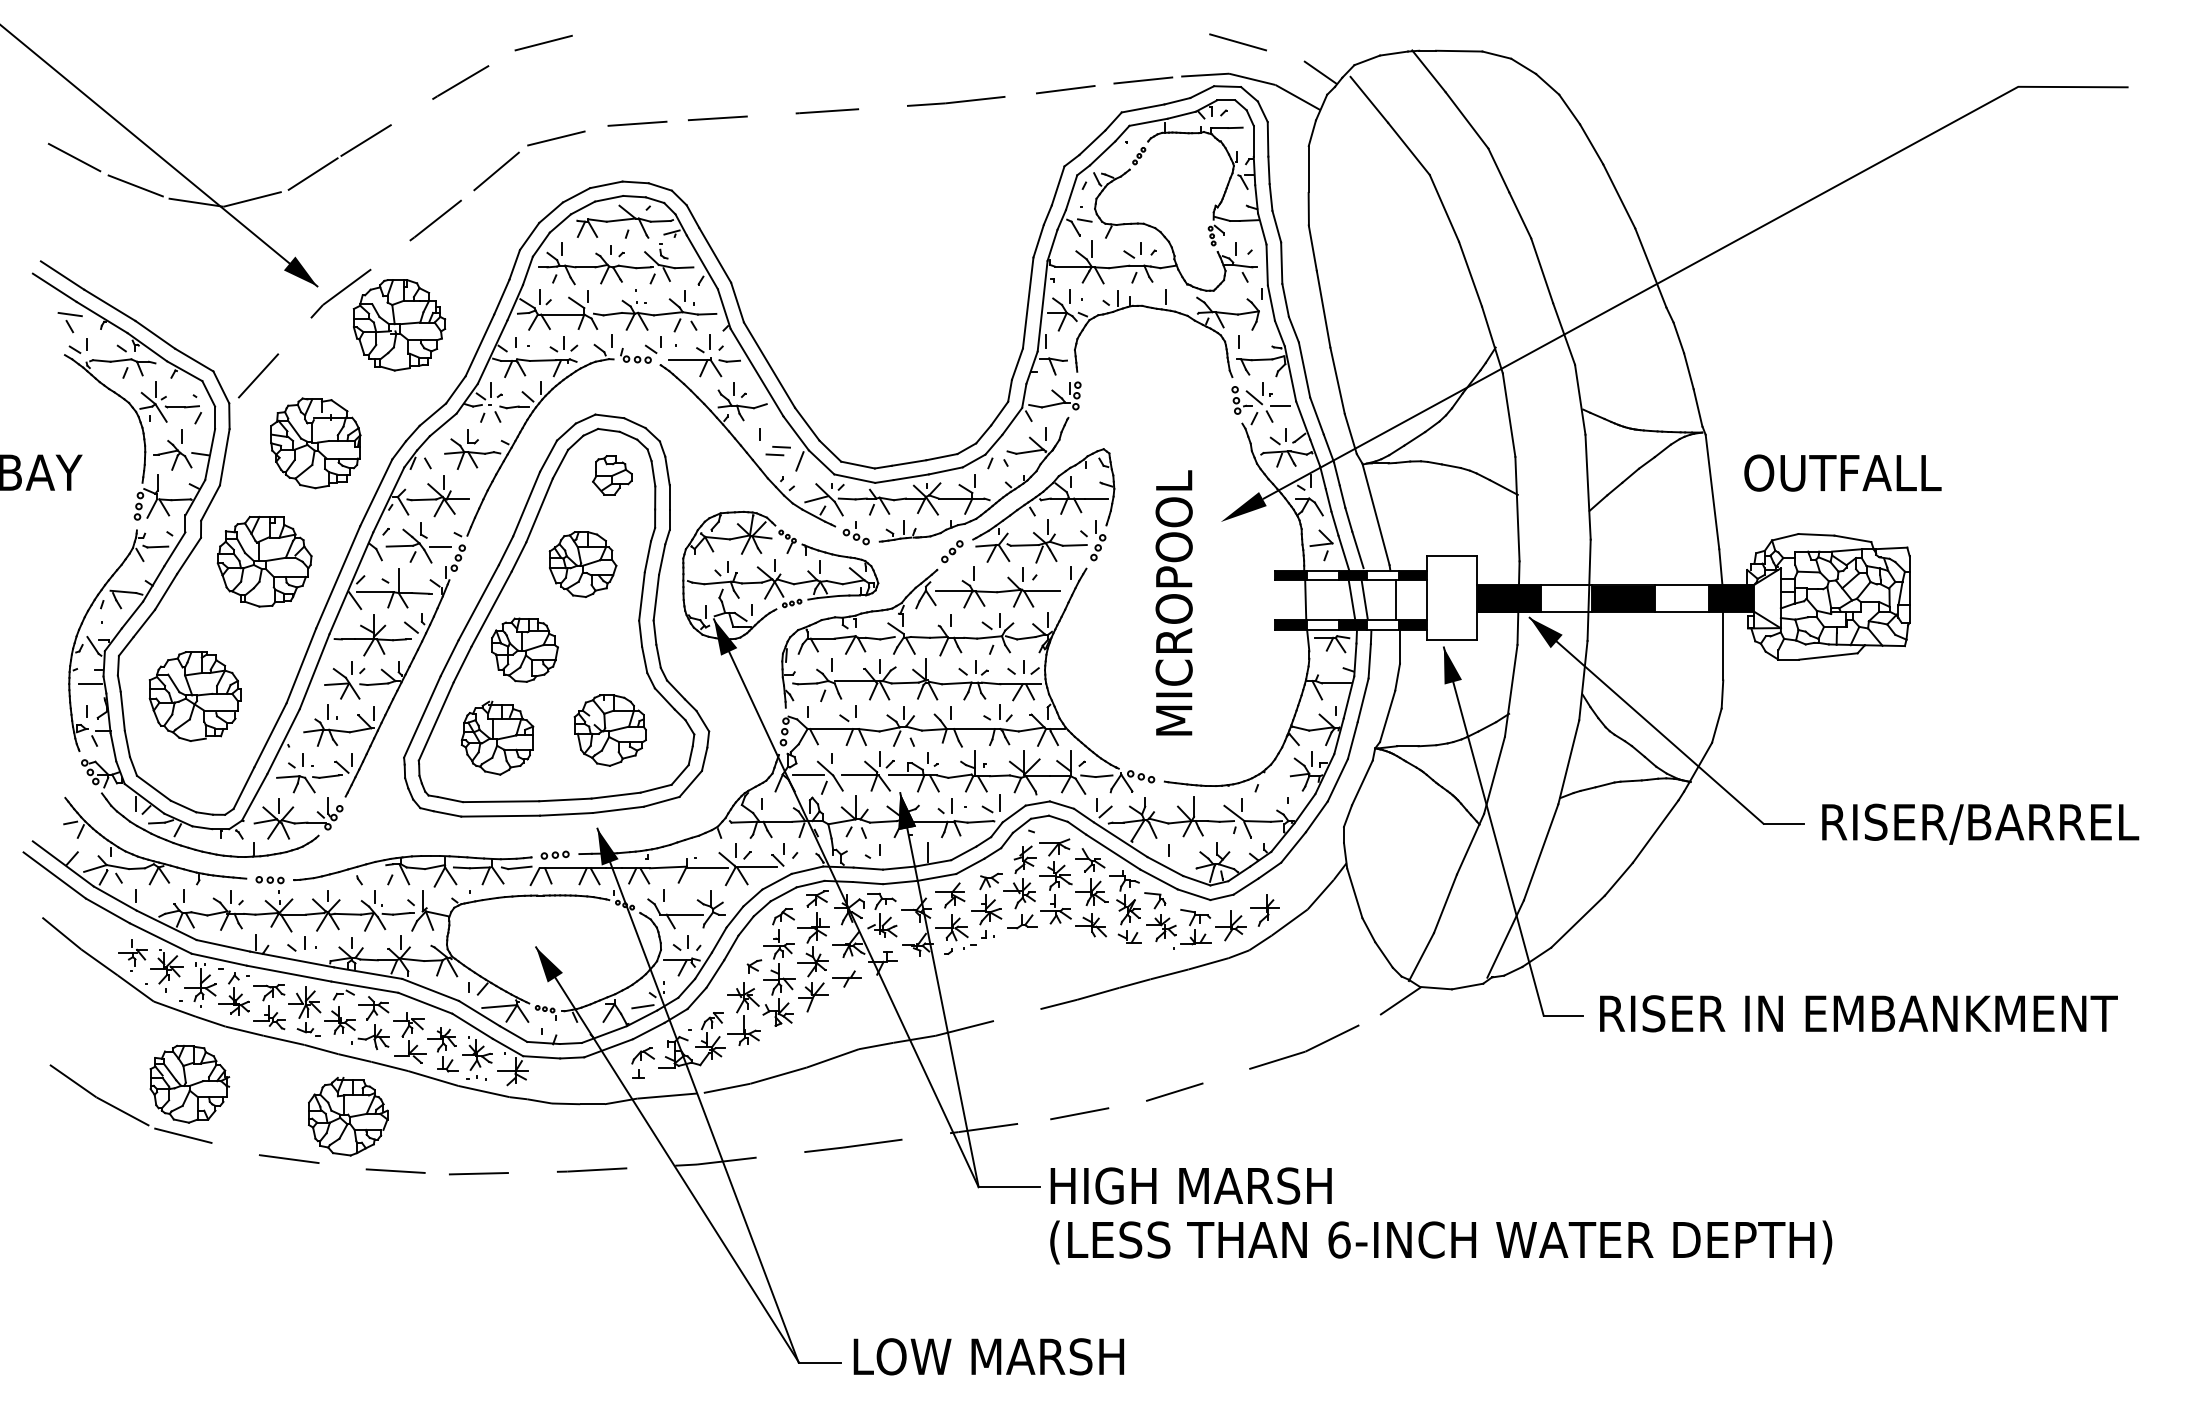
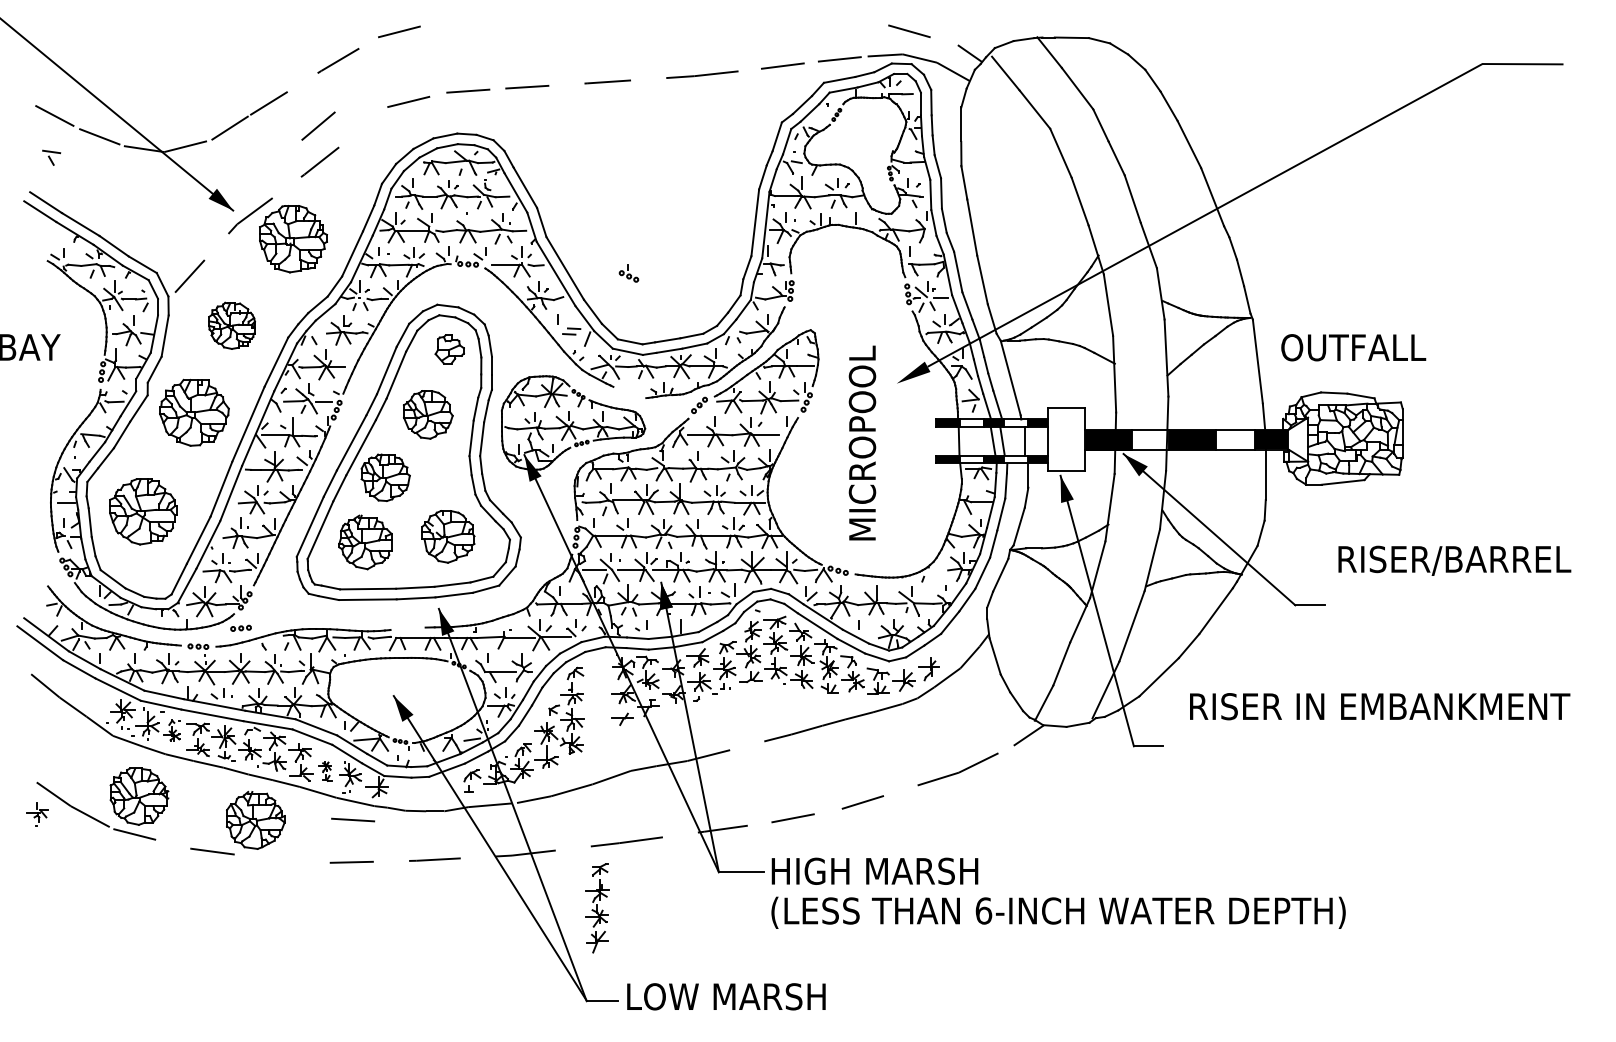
line: (496, 171) -> (318, 126), moved
part: (69, 322) -> (51, 157), moved
part: (315, 443) -> (231, 325), size x0.7
part: (855, 533) -> (628, 273), moved
text: (1980, 823) -> (1454, 560), moved
part: (554, 854) -> (240, 627), moved
part: (813, 951) -> (597, 908), moved
part: (132, 955) -> (37, 814), moved
part: (233, 993) -> (171, 729), size x0.7
text: (1858, 1013) -> (1379, 706), moved
part: (442, 1049) -> (325, 771), size x0.6
line: (395, 1170) -> (352, 819), moved

